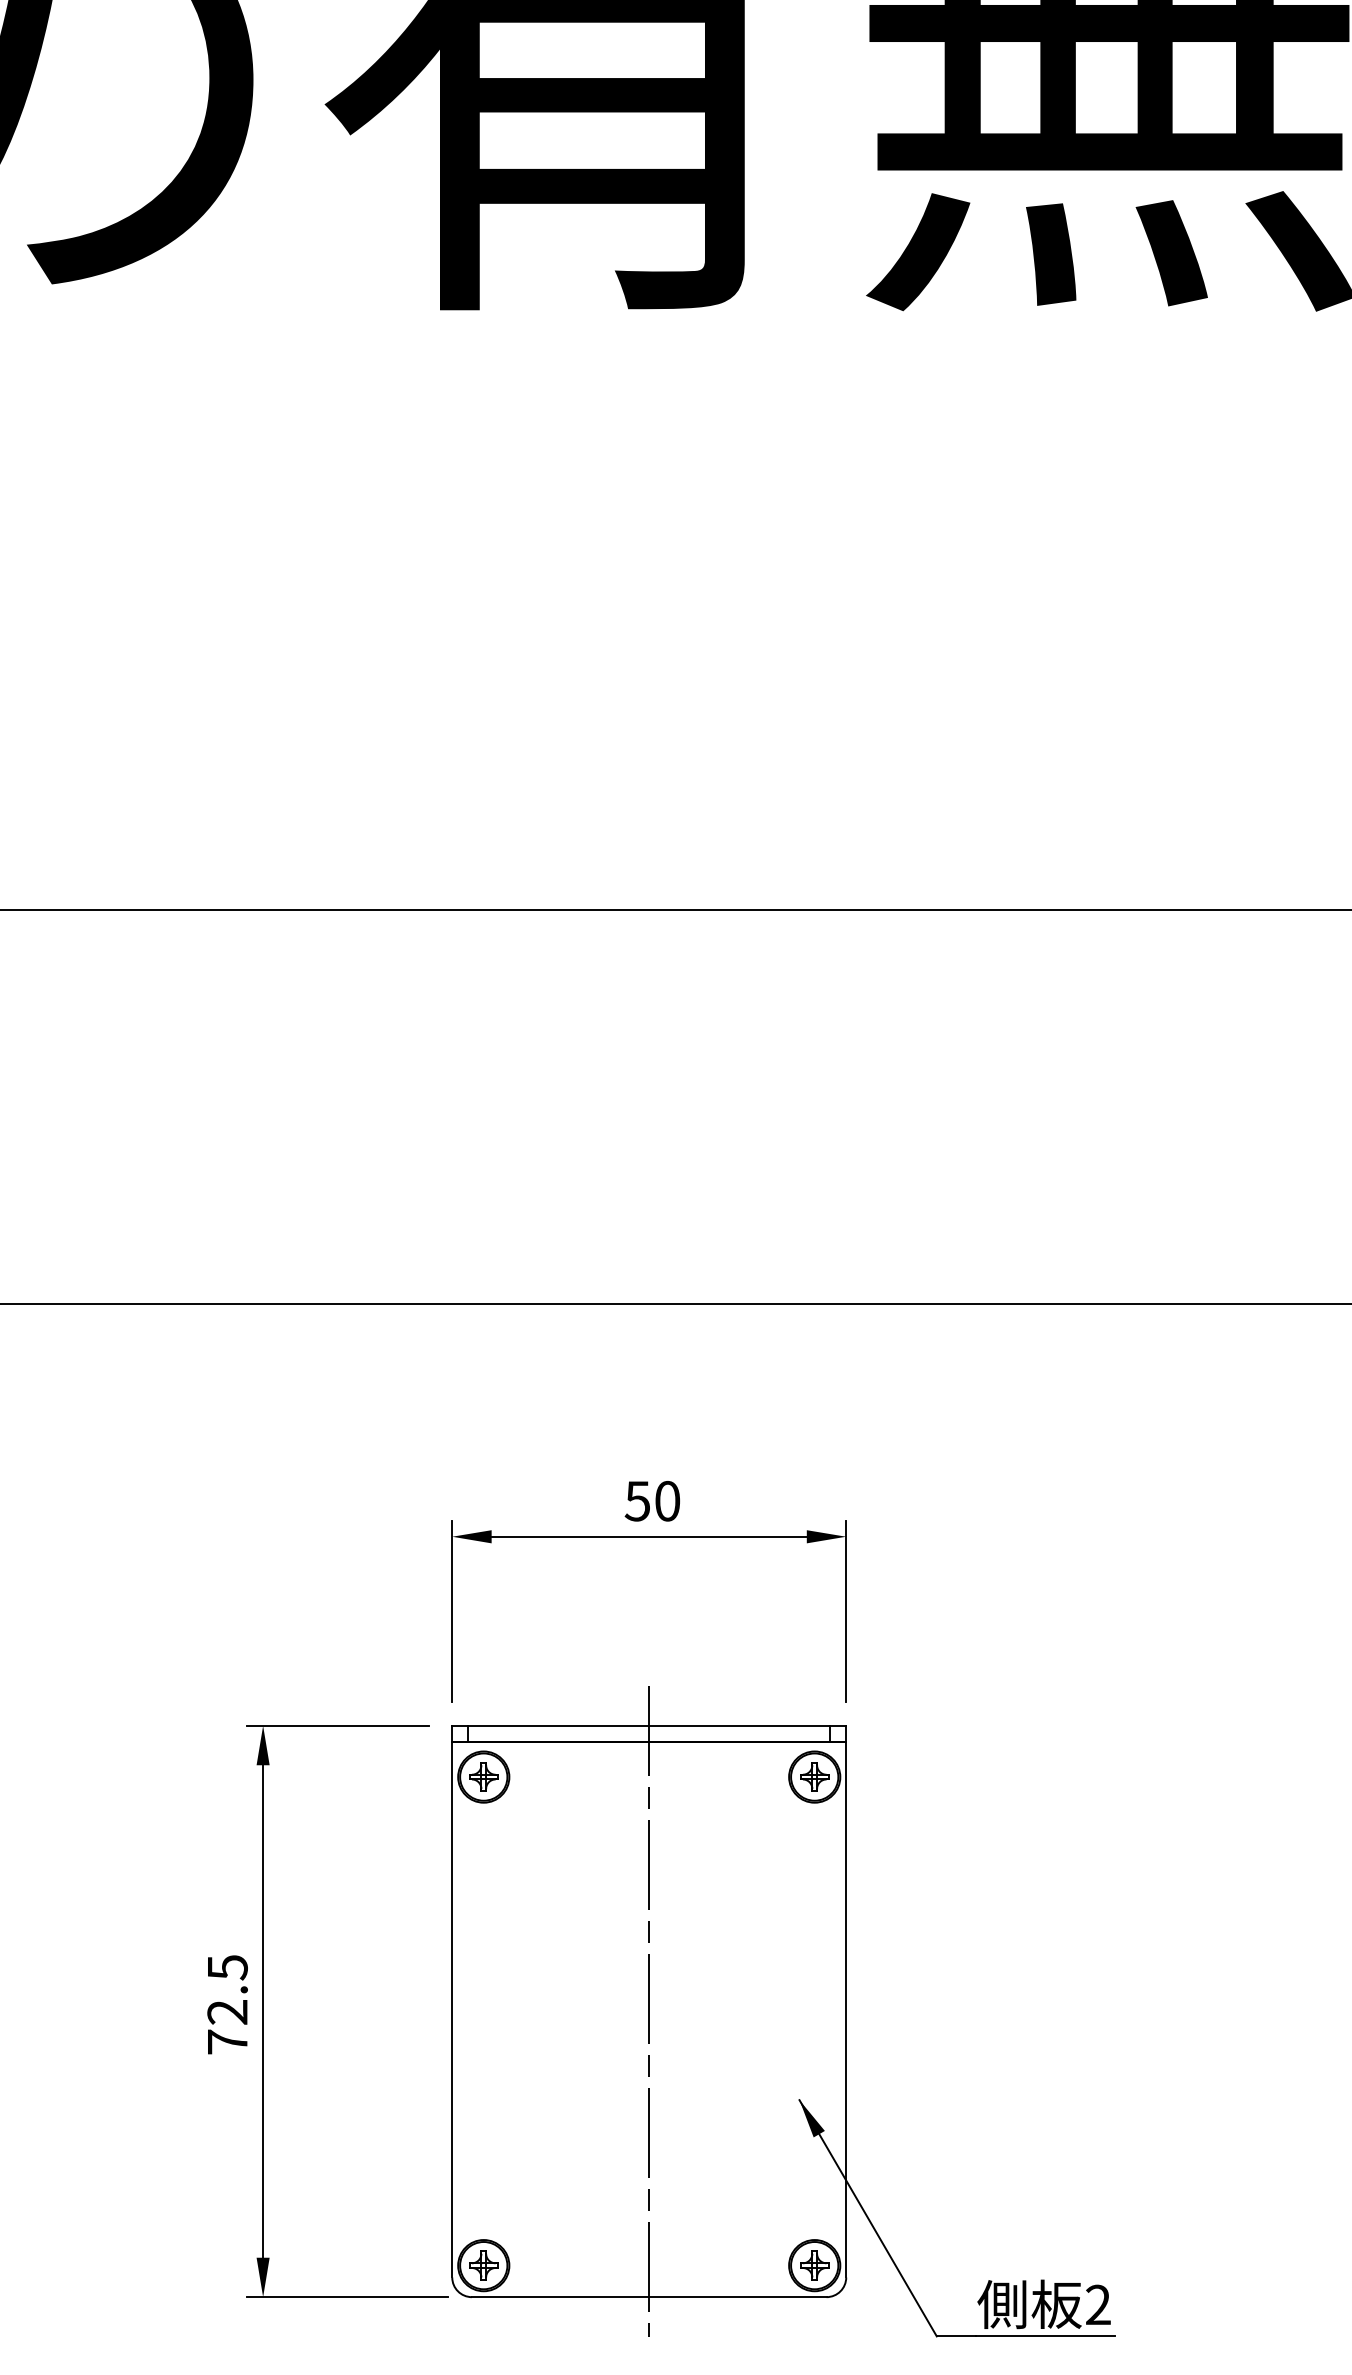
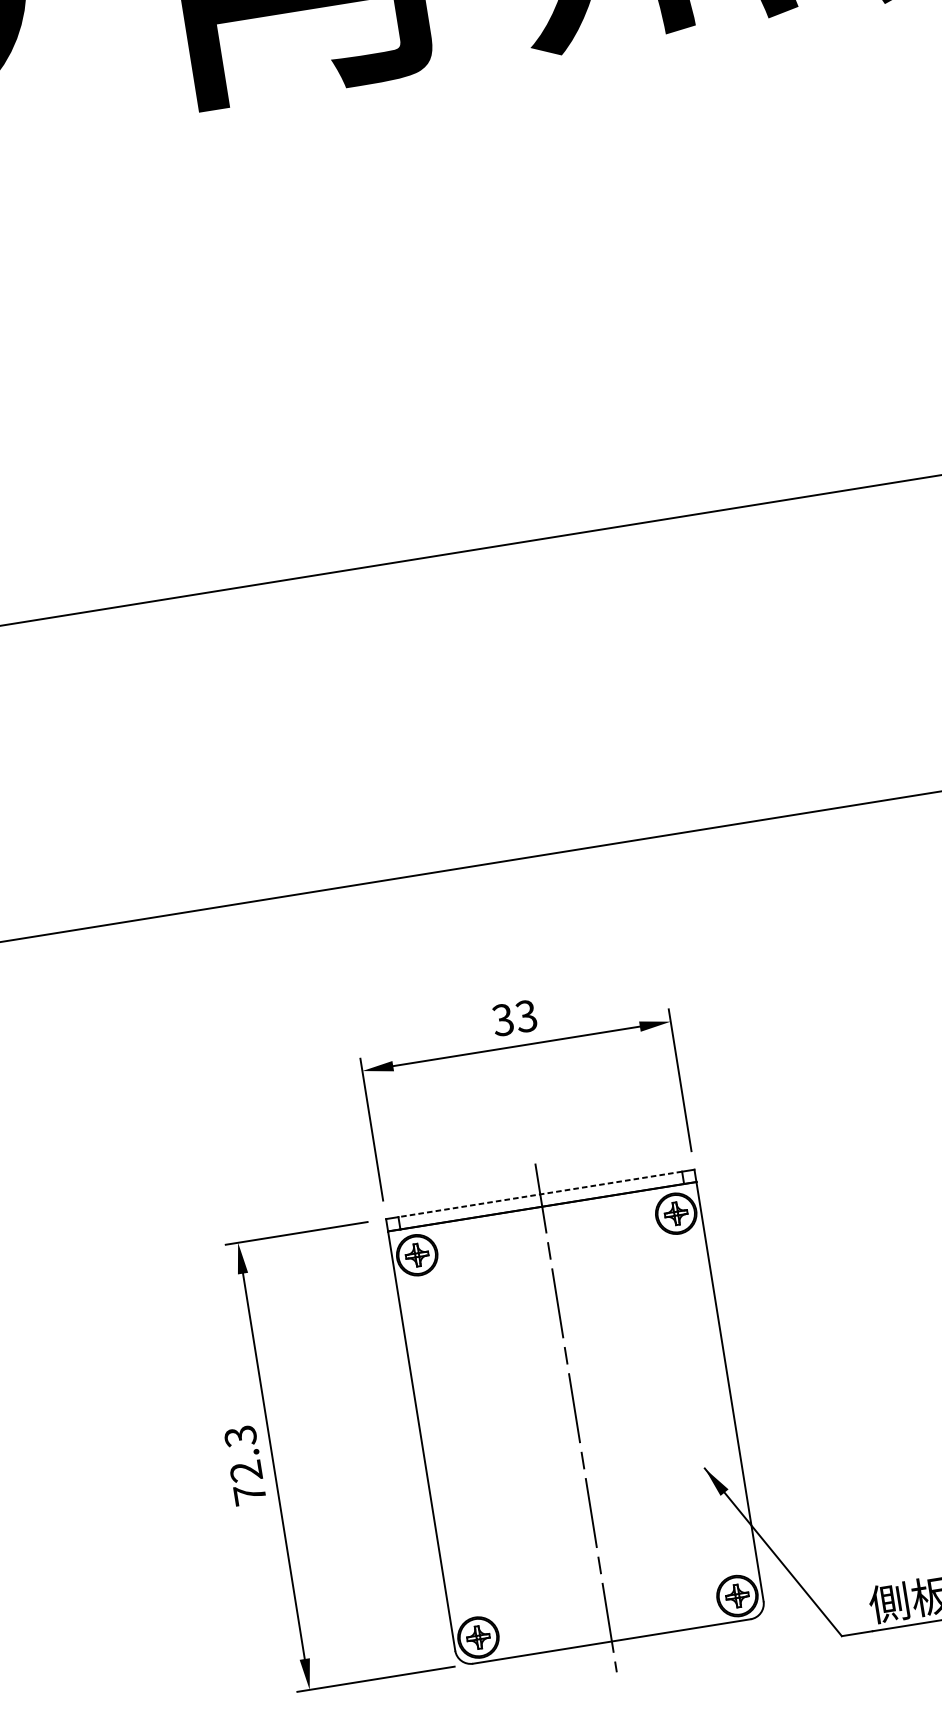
text: (652, 1501) -> (514, 1018), 50 -> 33
line: (648, 1725) -> (539, 1194), solid -> dashed
text: (227, 1967) -> (240, 1436), 72.5 -> 72.3

